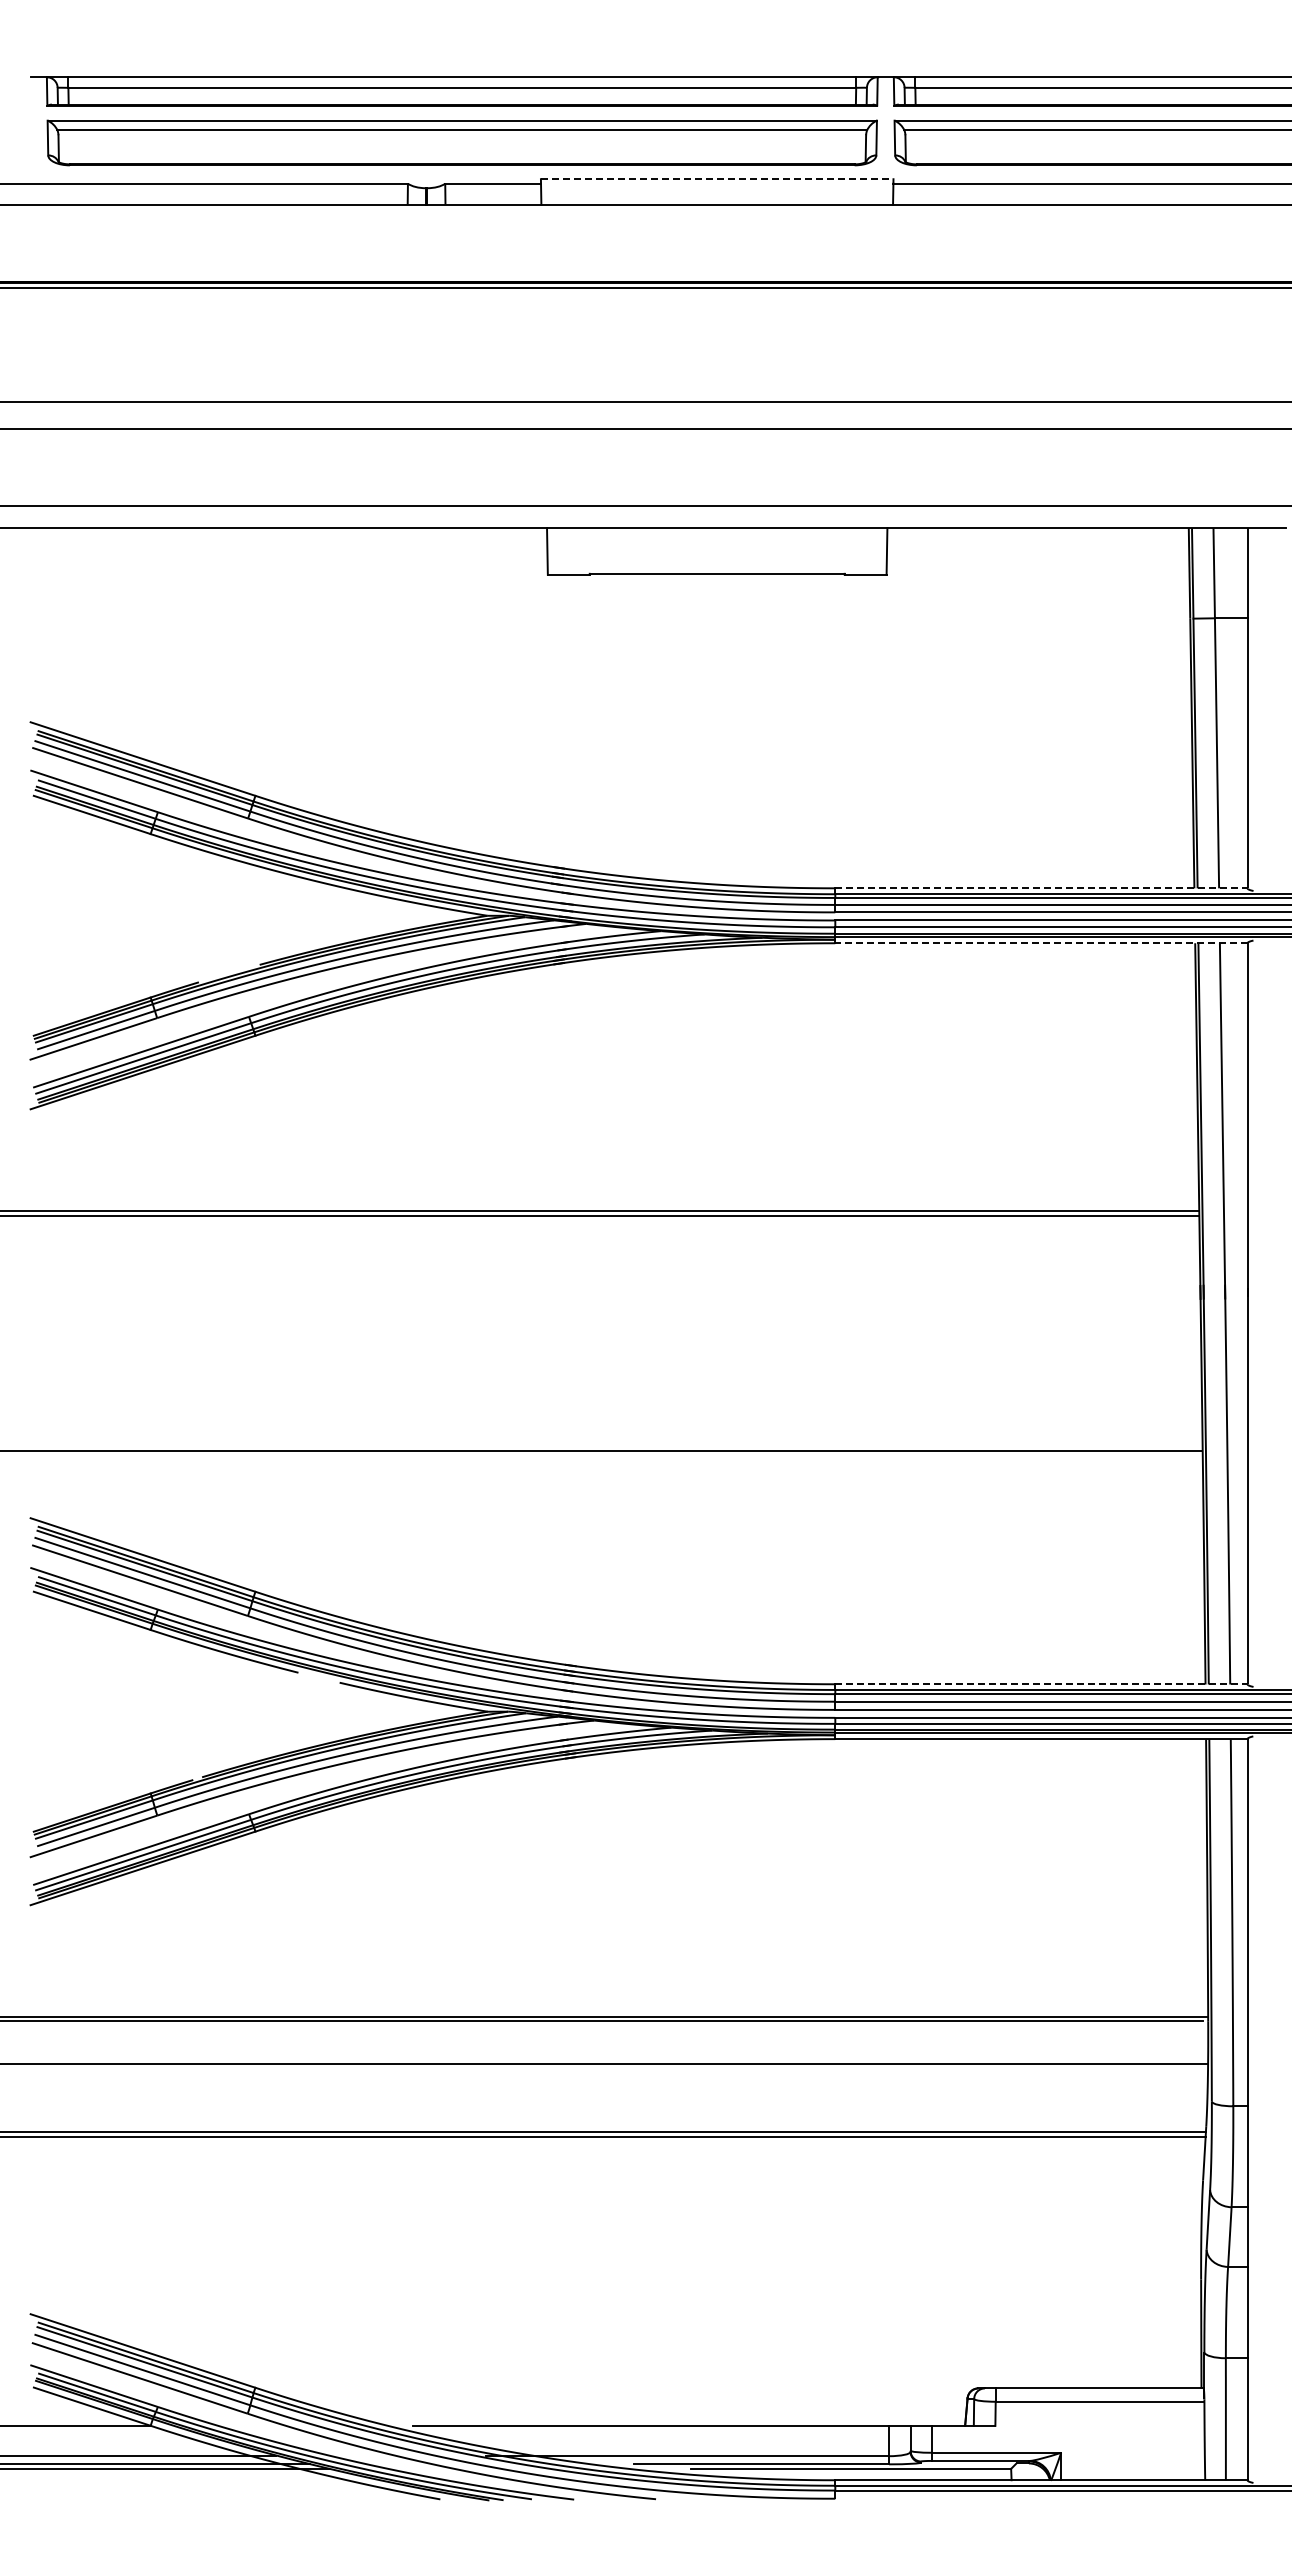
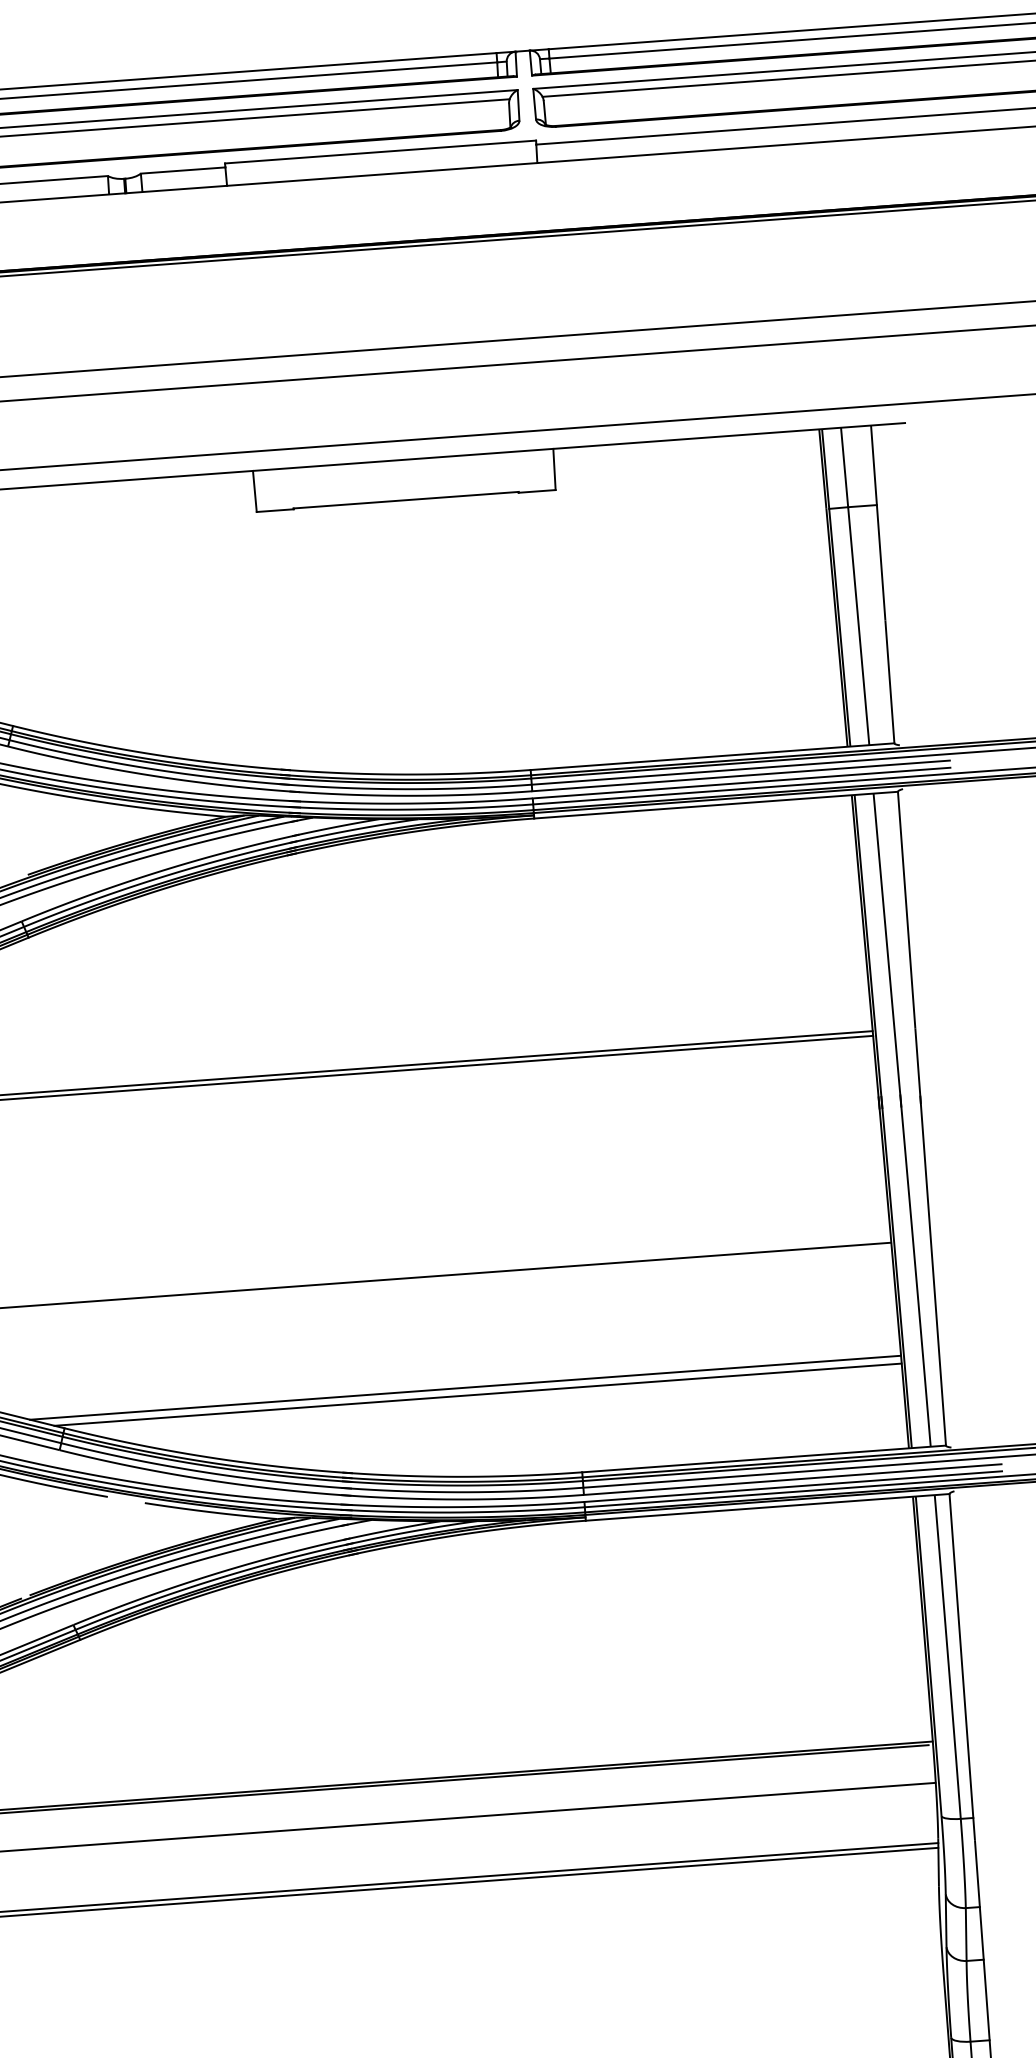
line: (717, 179) -> (380, 152), dashed -> solid
line: (1041, 888) -> (712, 756), dashed -> solid
line: (1040, 943) -> (715, 805), dashed -> solid
line: (710, 1579) -> (465, 1387), added
line: (724, 1588) -> (478, 1395), added
line: (1041, 1684) -> (764, 1459), dashed -> solid

